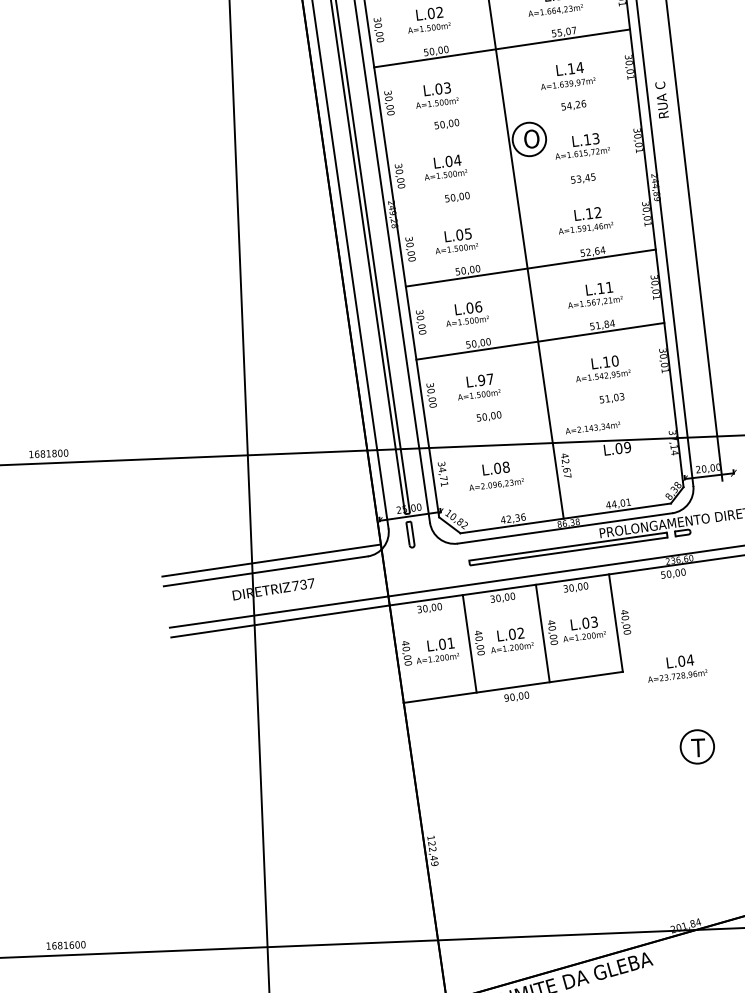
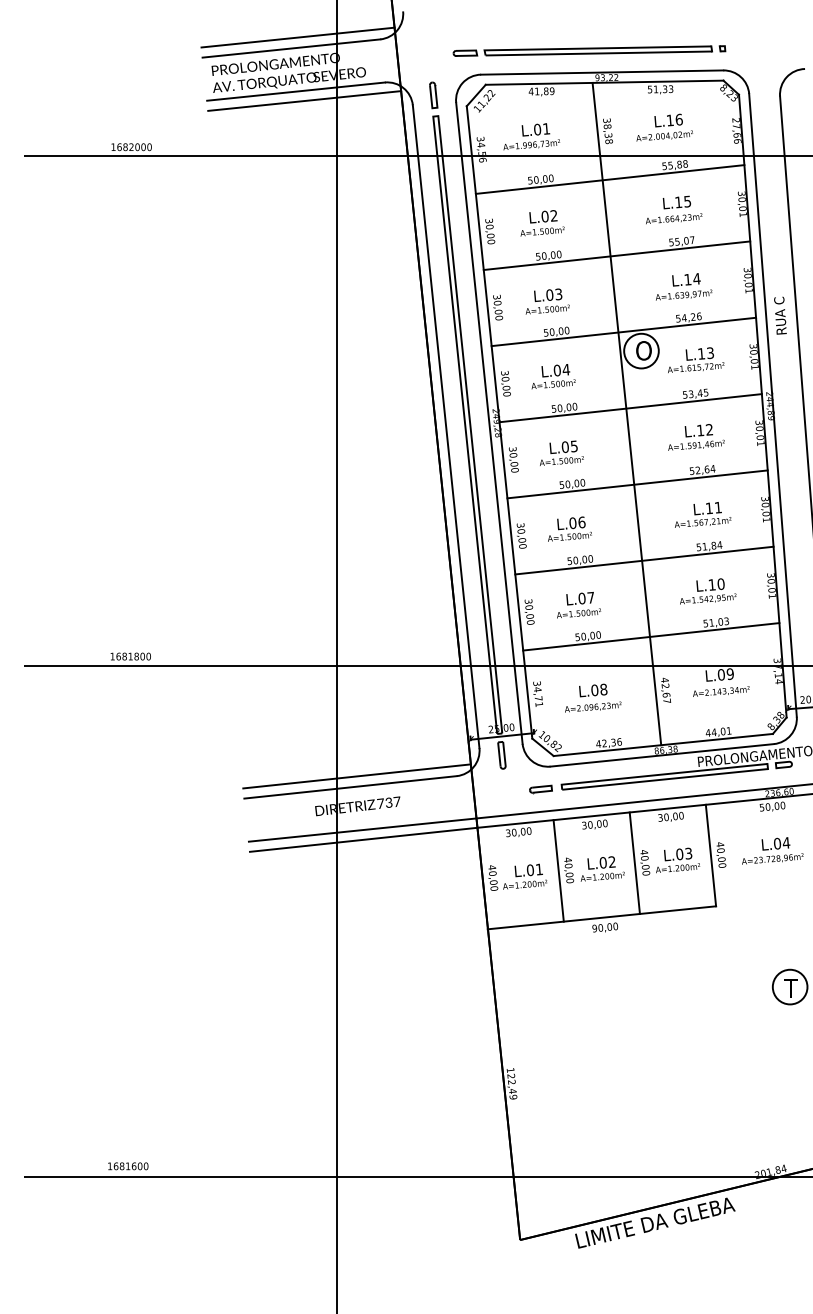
line: (511, 121) -> (623, 331), added
line: (521, 195) -> (630, 408), added
text: (481, 380) -> (581, 598), L.97 -> L.07
line: (550, 414) -> (651, 636), added
text: (593, 427) -> (721, 691), moved
part: (449, 566) -> (540, 789), added
text: (677, 667) -> (772, 850), moved

